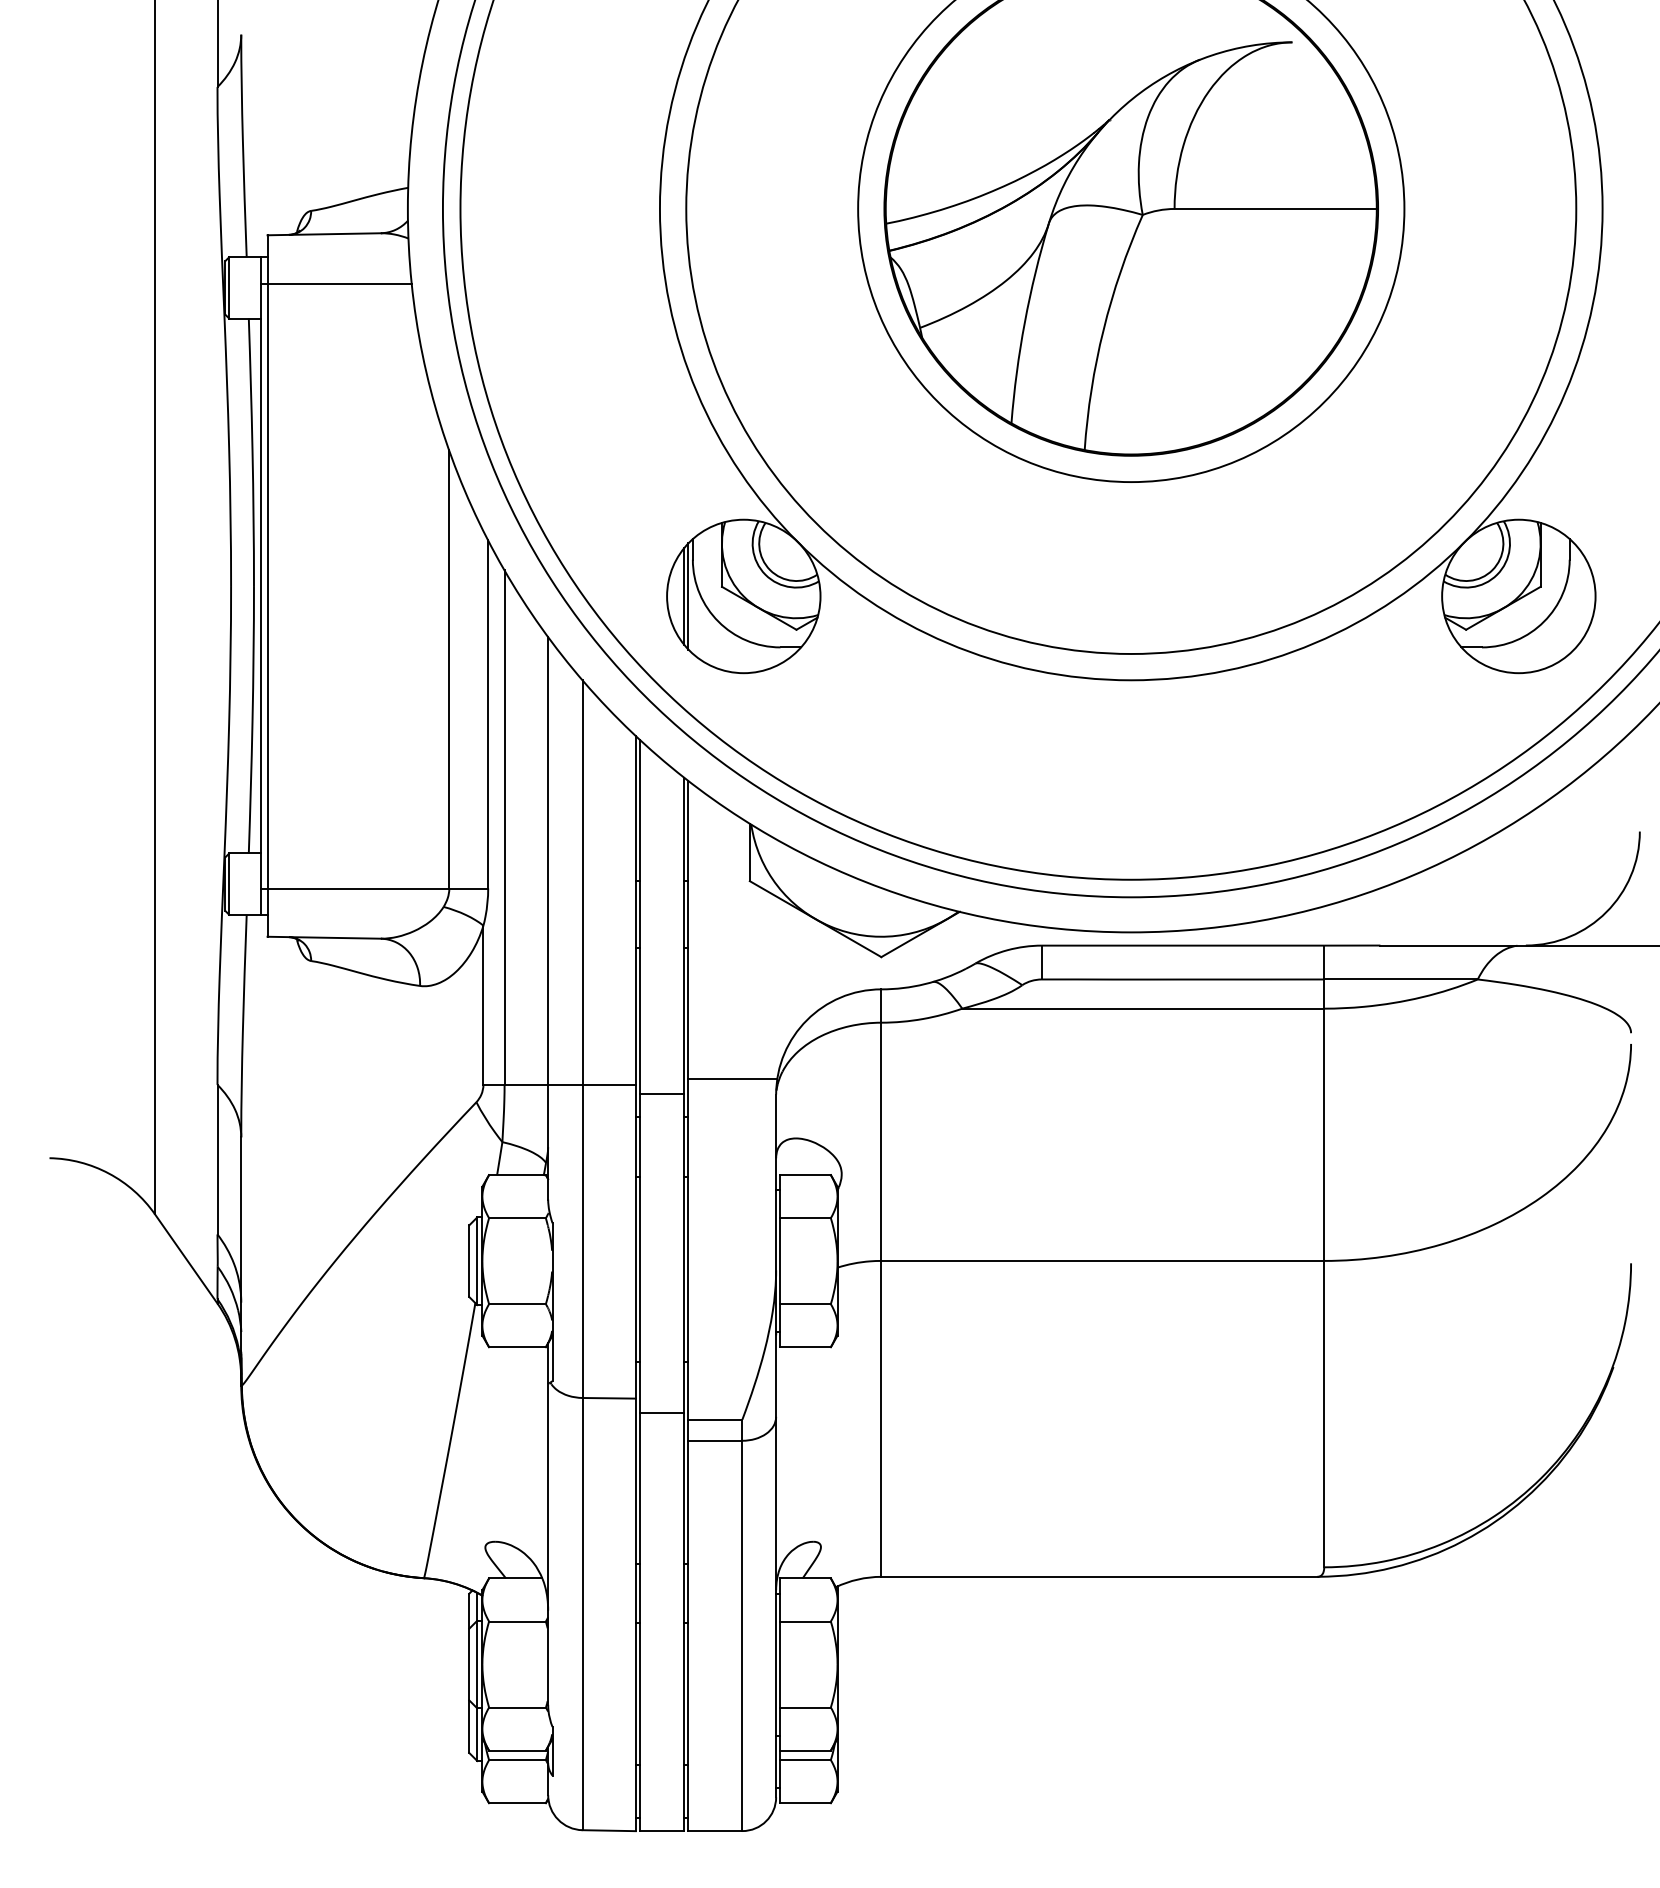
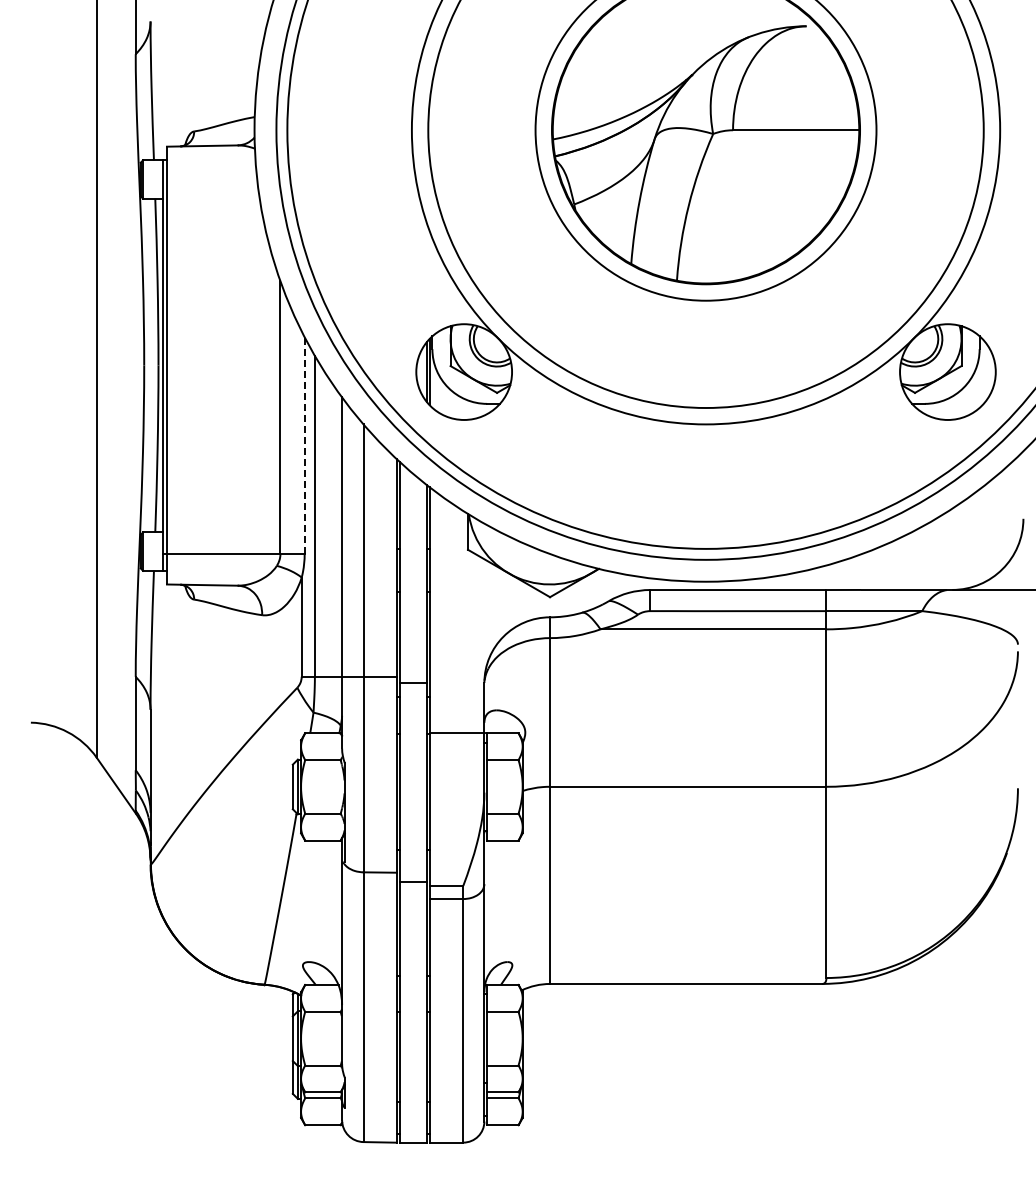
line: (335, 283) -> (209, 176), removed
line: (487, 714) -> (304, 445), solid -> dashed
line: (733, 1077) -> (457, 732), moved

